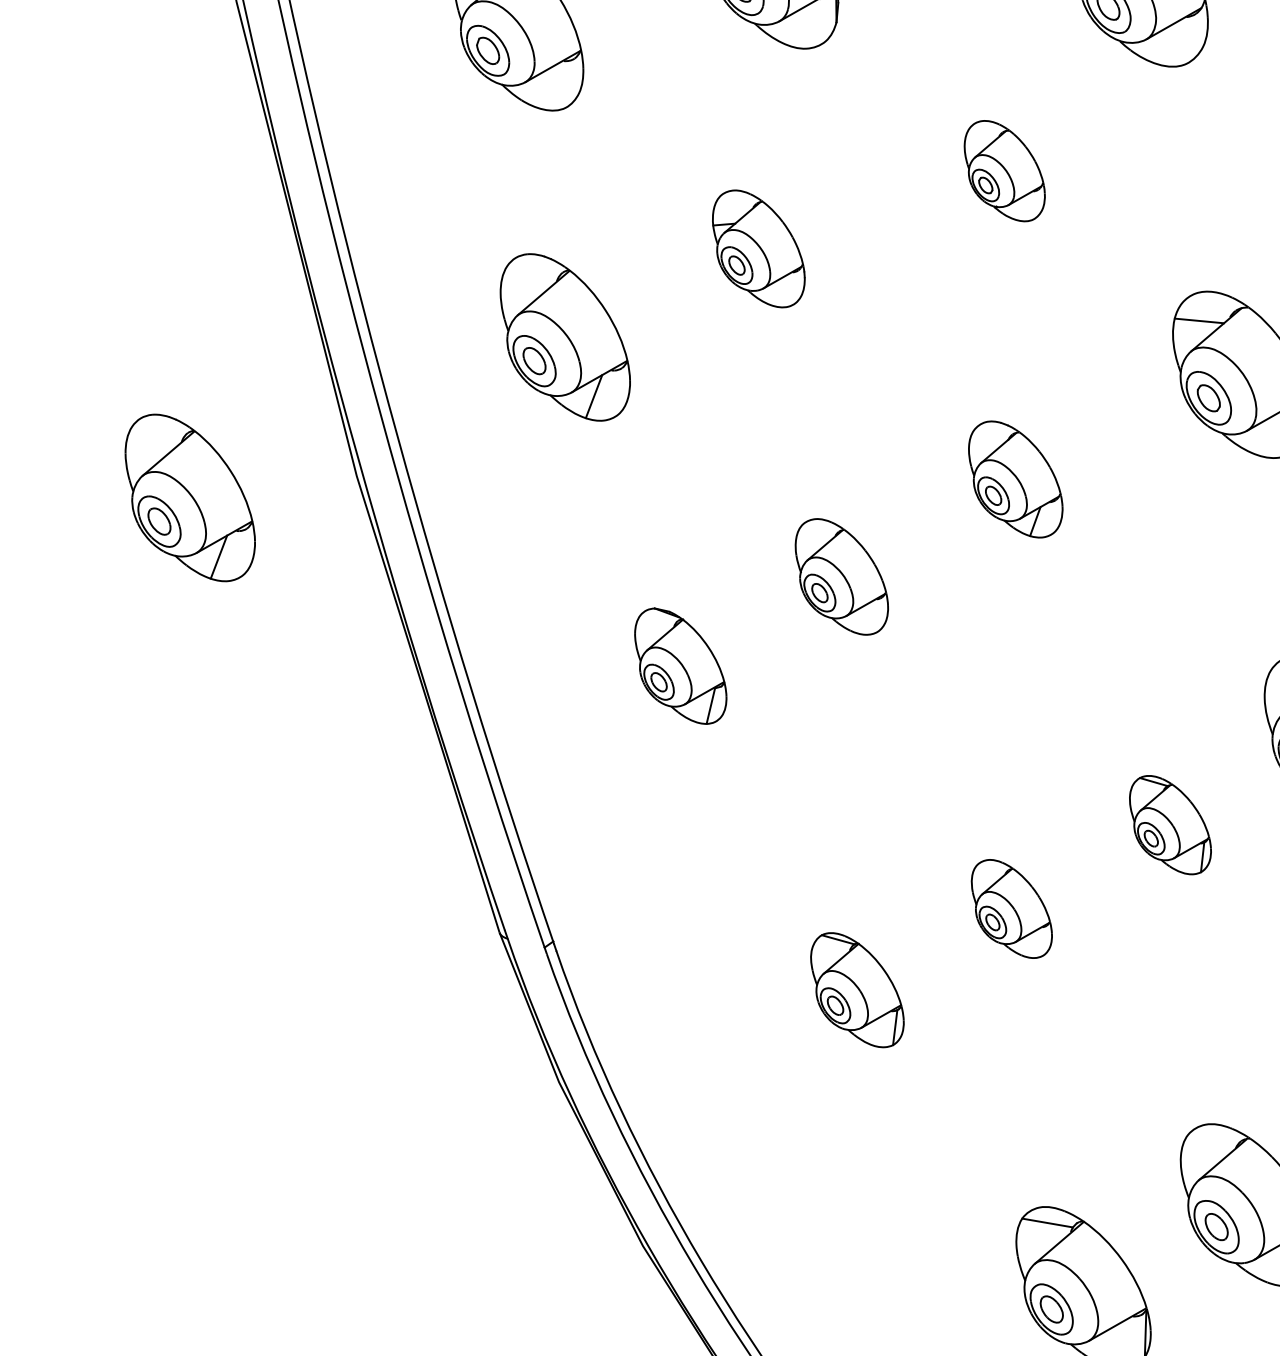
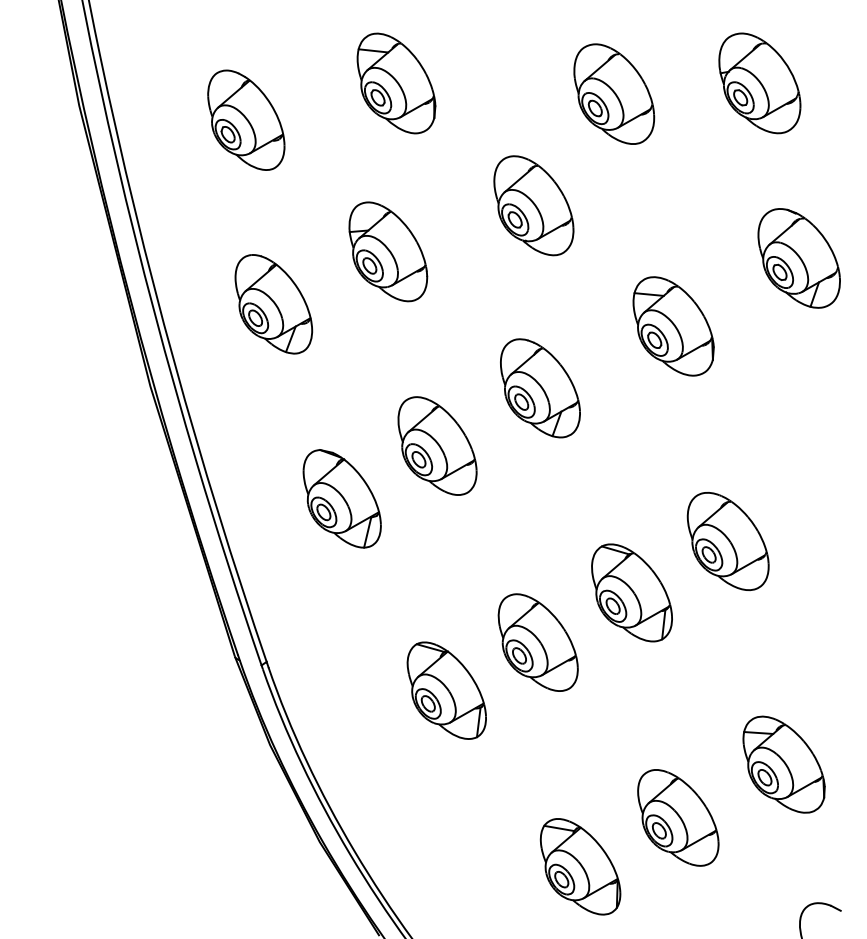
part: (1004, 170) -> (533, 205), size x1.67
part: (759, 248) -> (388, 251), size x1.43
part: (1015, 479) -> (540, 388), size x1.43
part: (189, 498) -> (51, 399), removed
part: (841, 576) -> (437, 445), size x1.43
part: (679, 665) -> (341, 498), size x1.43
part: (1169, 824) -> (631, 592), size x1.67
part: (1010, 908) -> (537, 642), size x1.67
part: (857, 989) -> (446, 690), size x1.43

